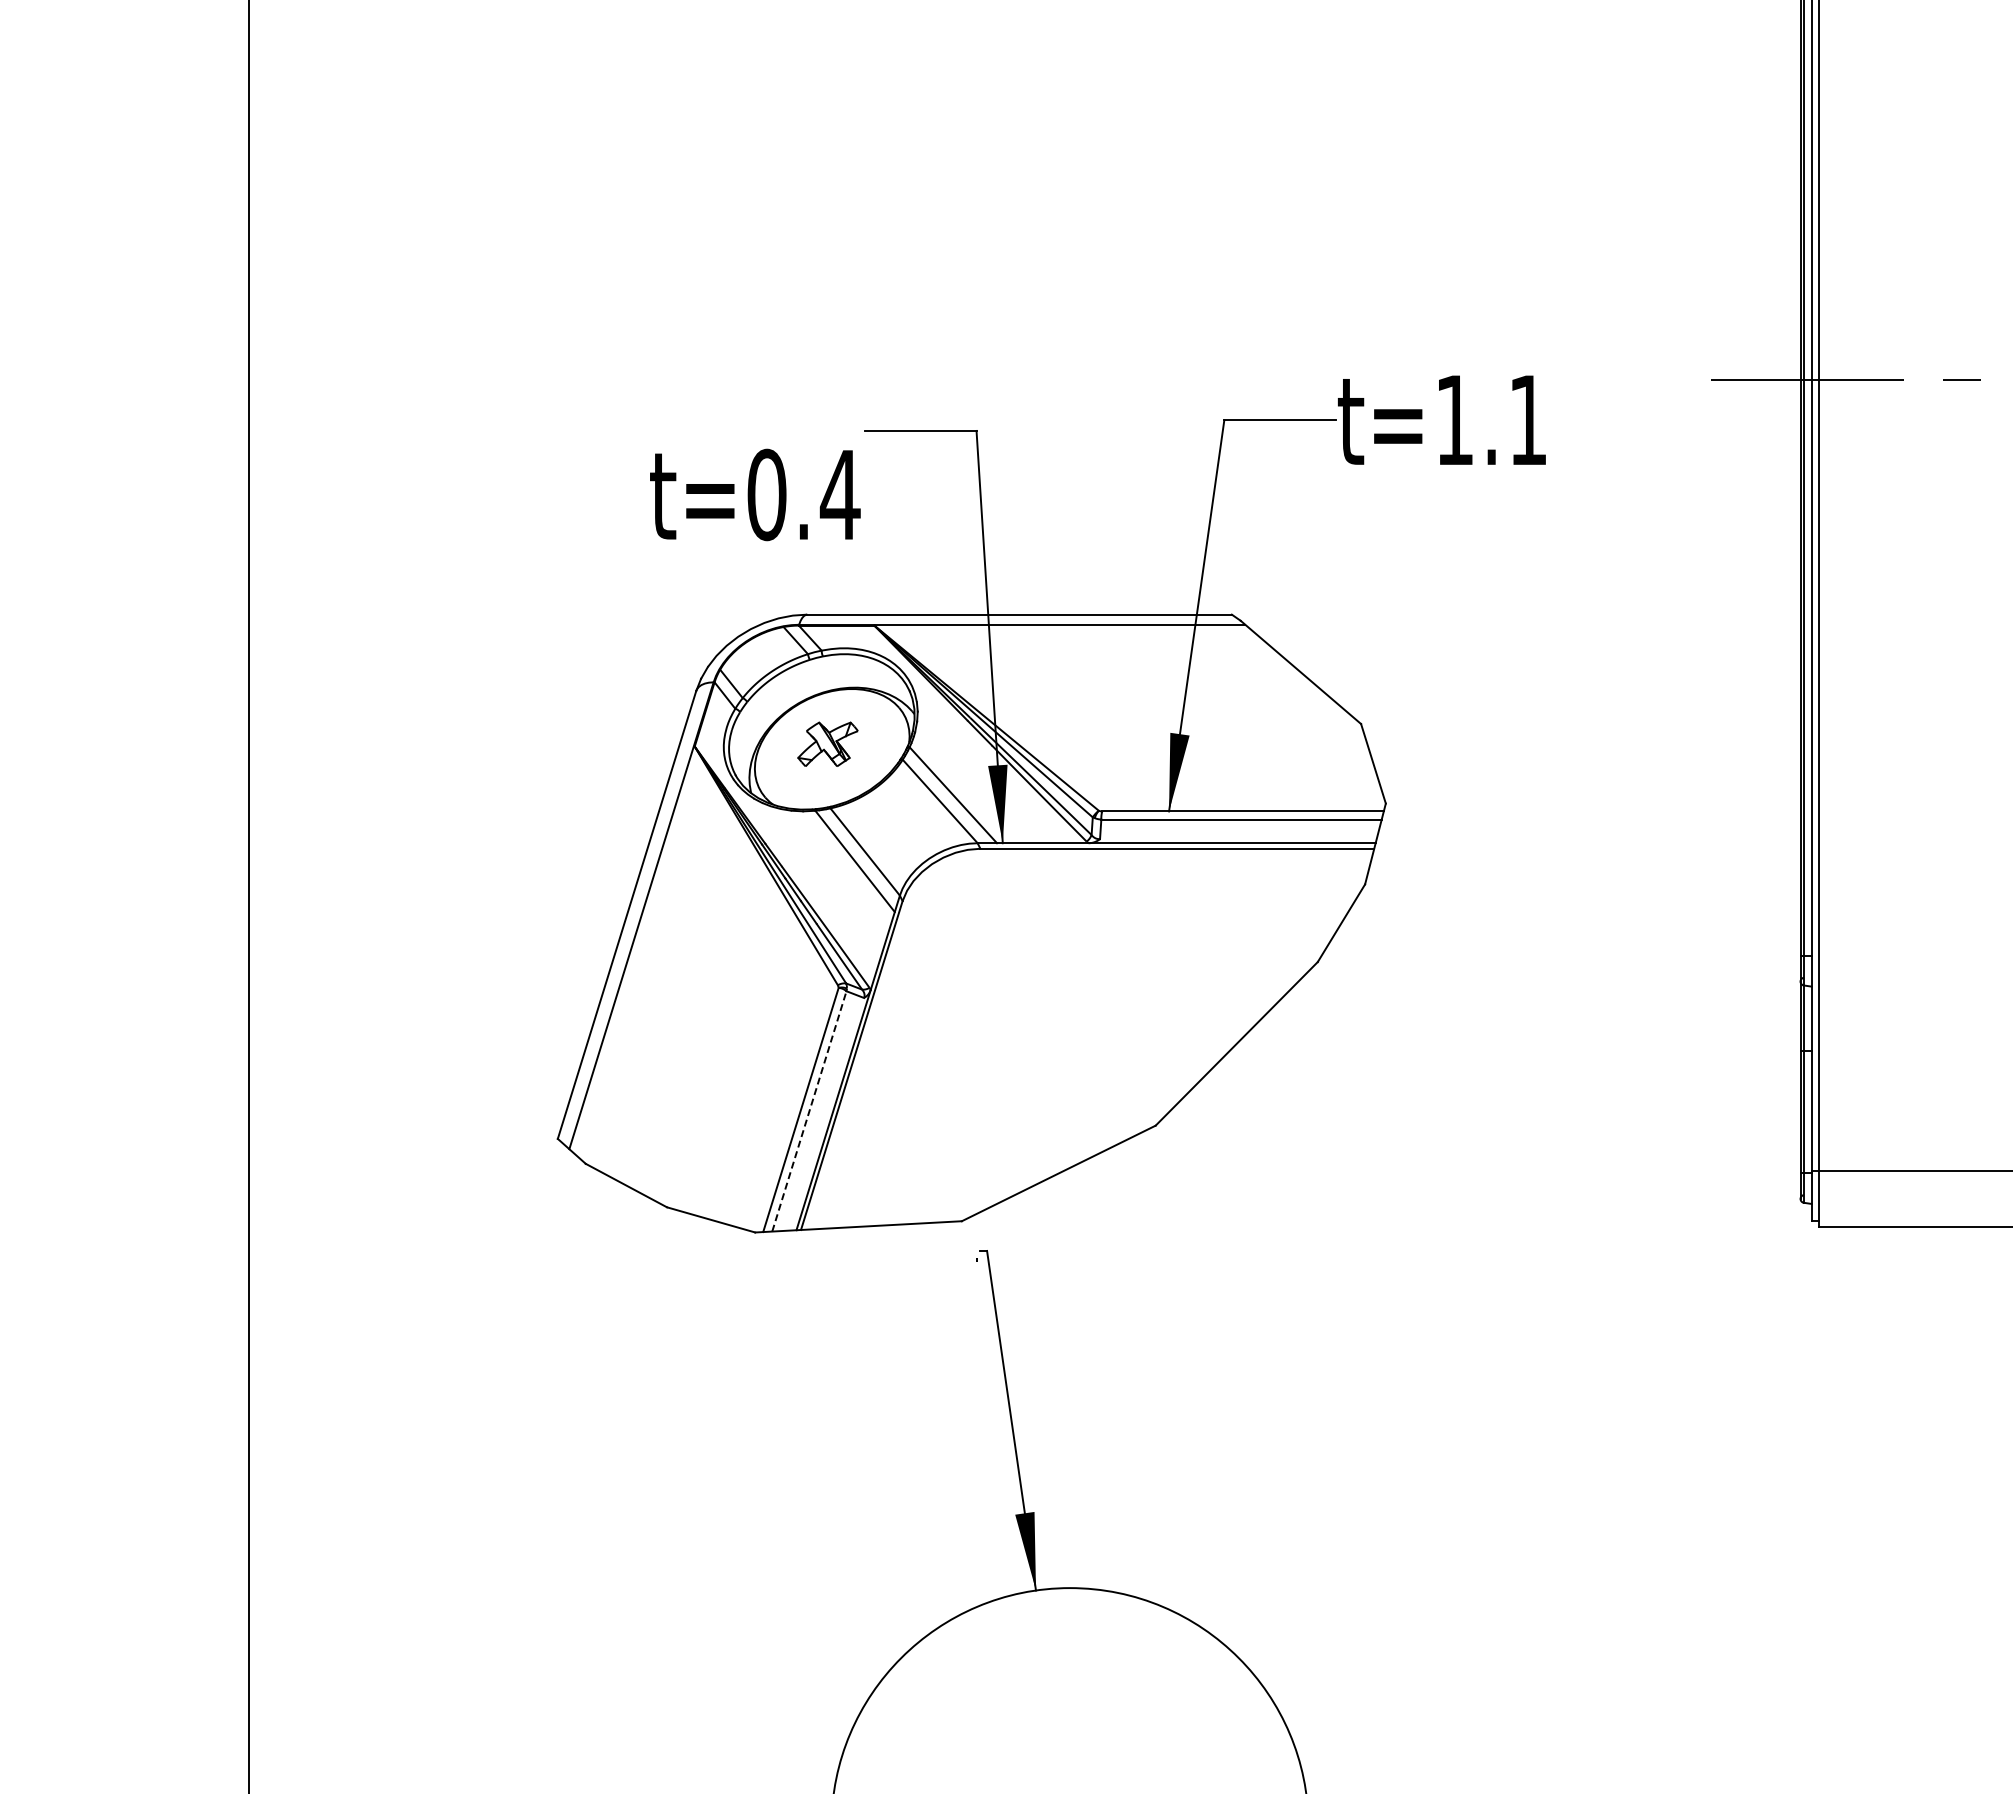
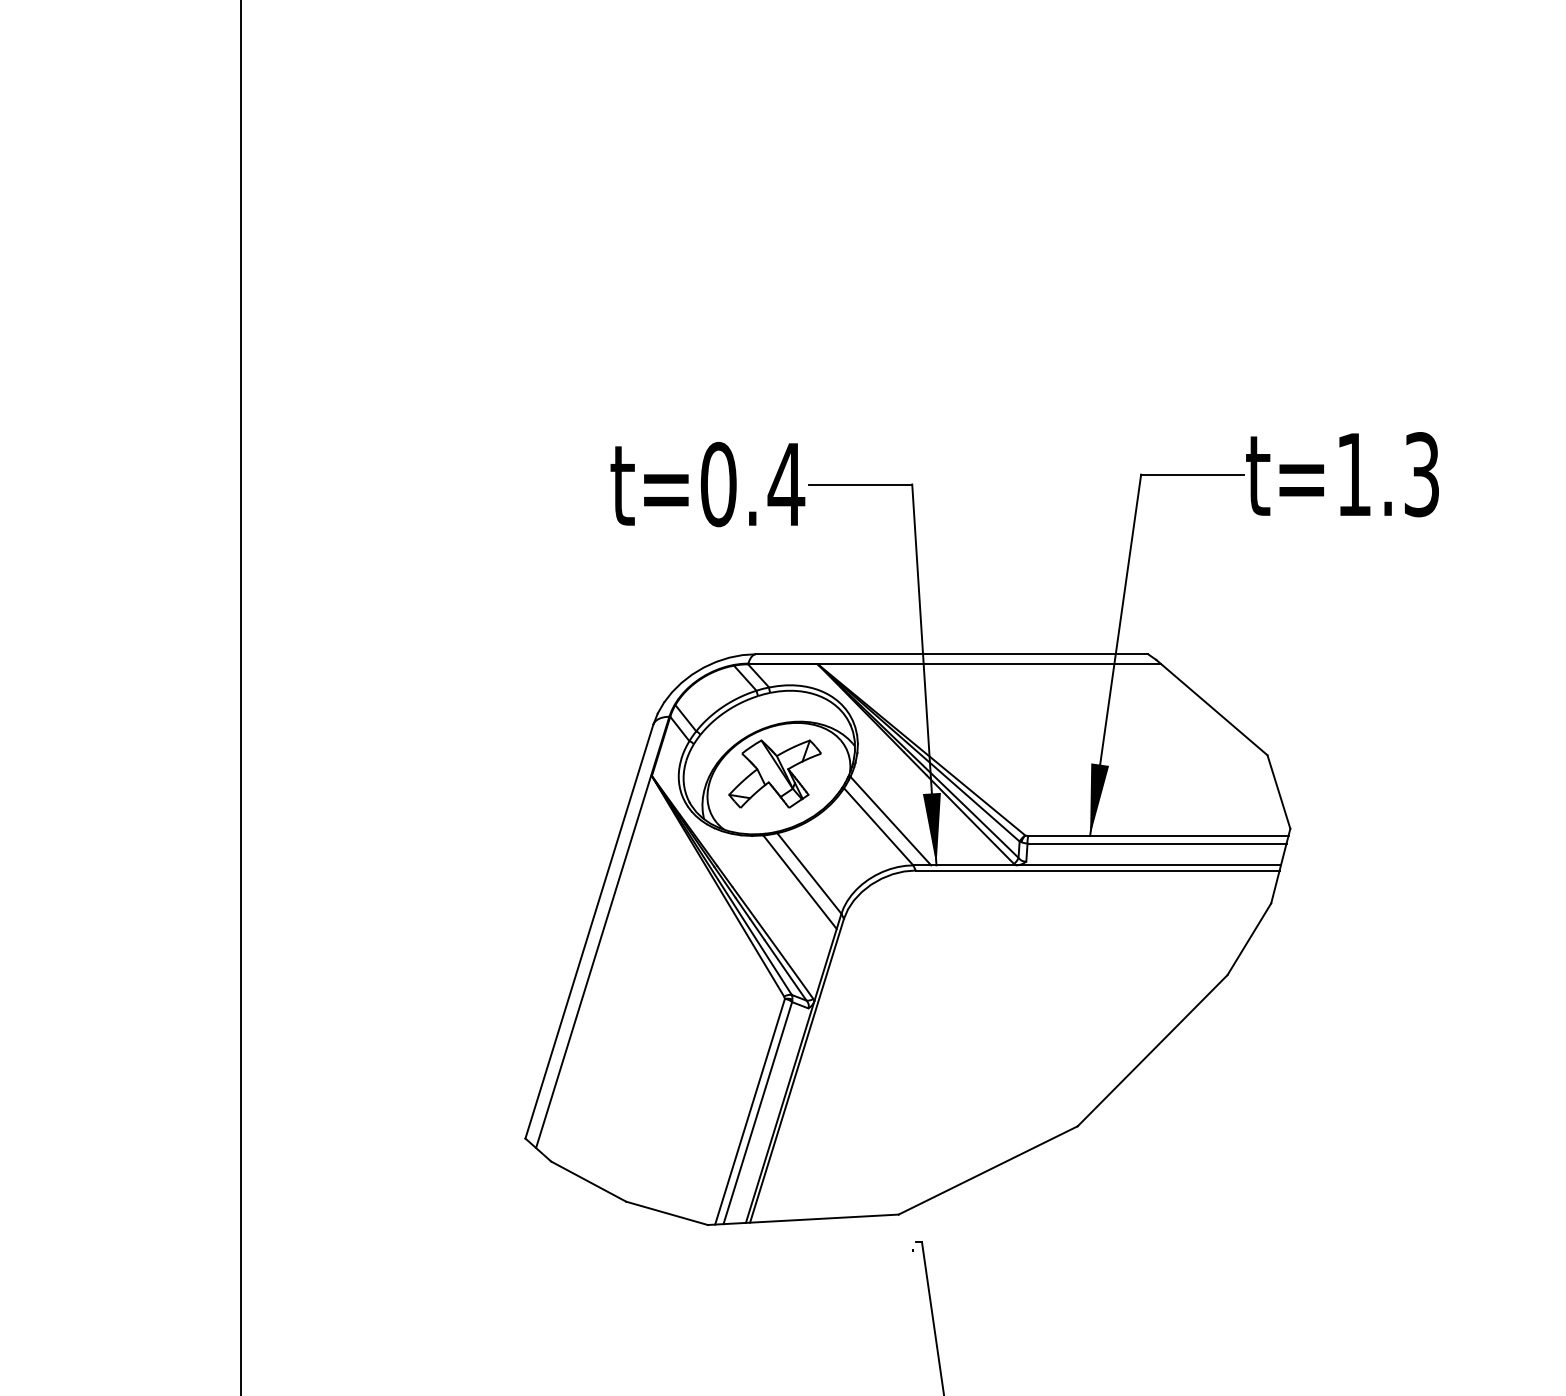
text: (1527, 420) -> (1421, 474), t=1.1 -> t=1.3
text: (755, 494) -> (708, 484), moved
part: (827, 744) -> (774, 774), size x1.67
line: (809, 1111) -> (757, 1113), dashed -> solid

